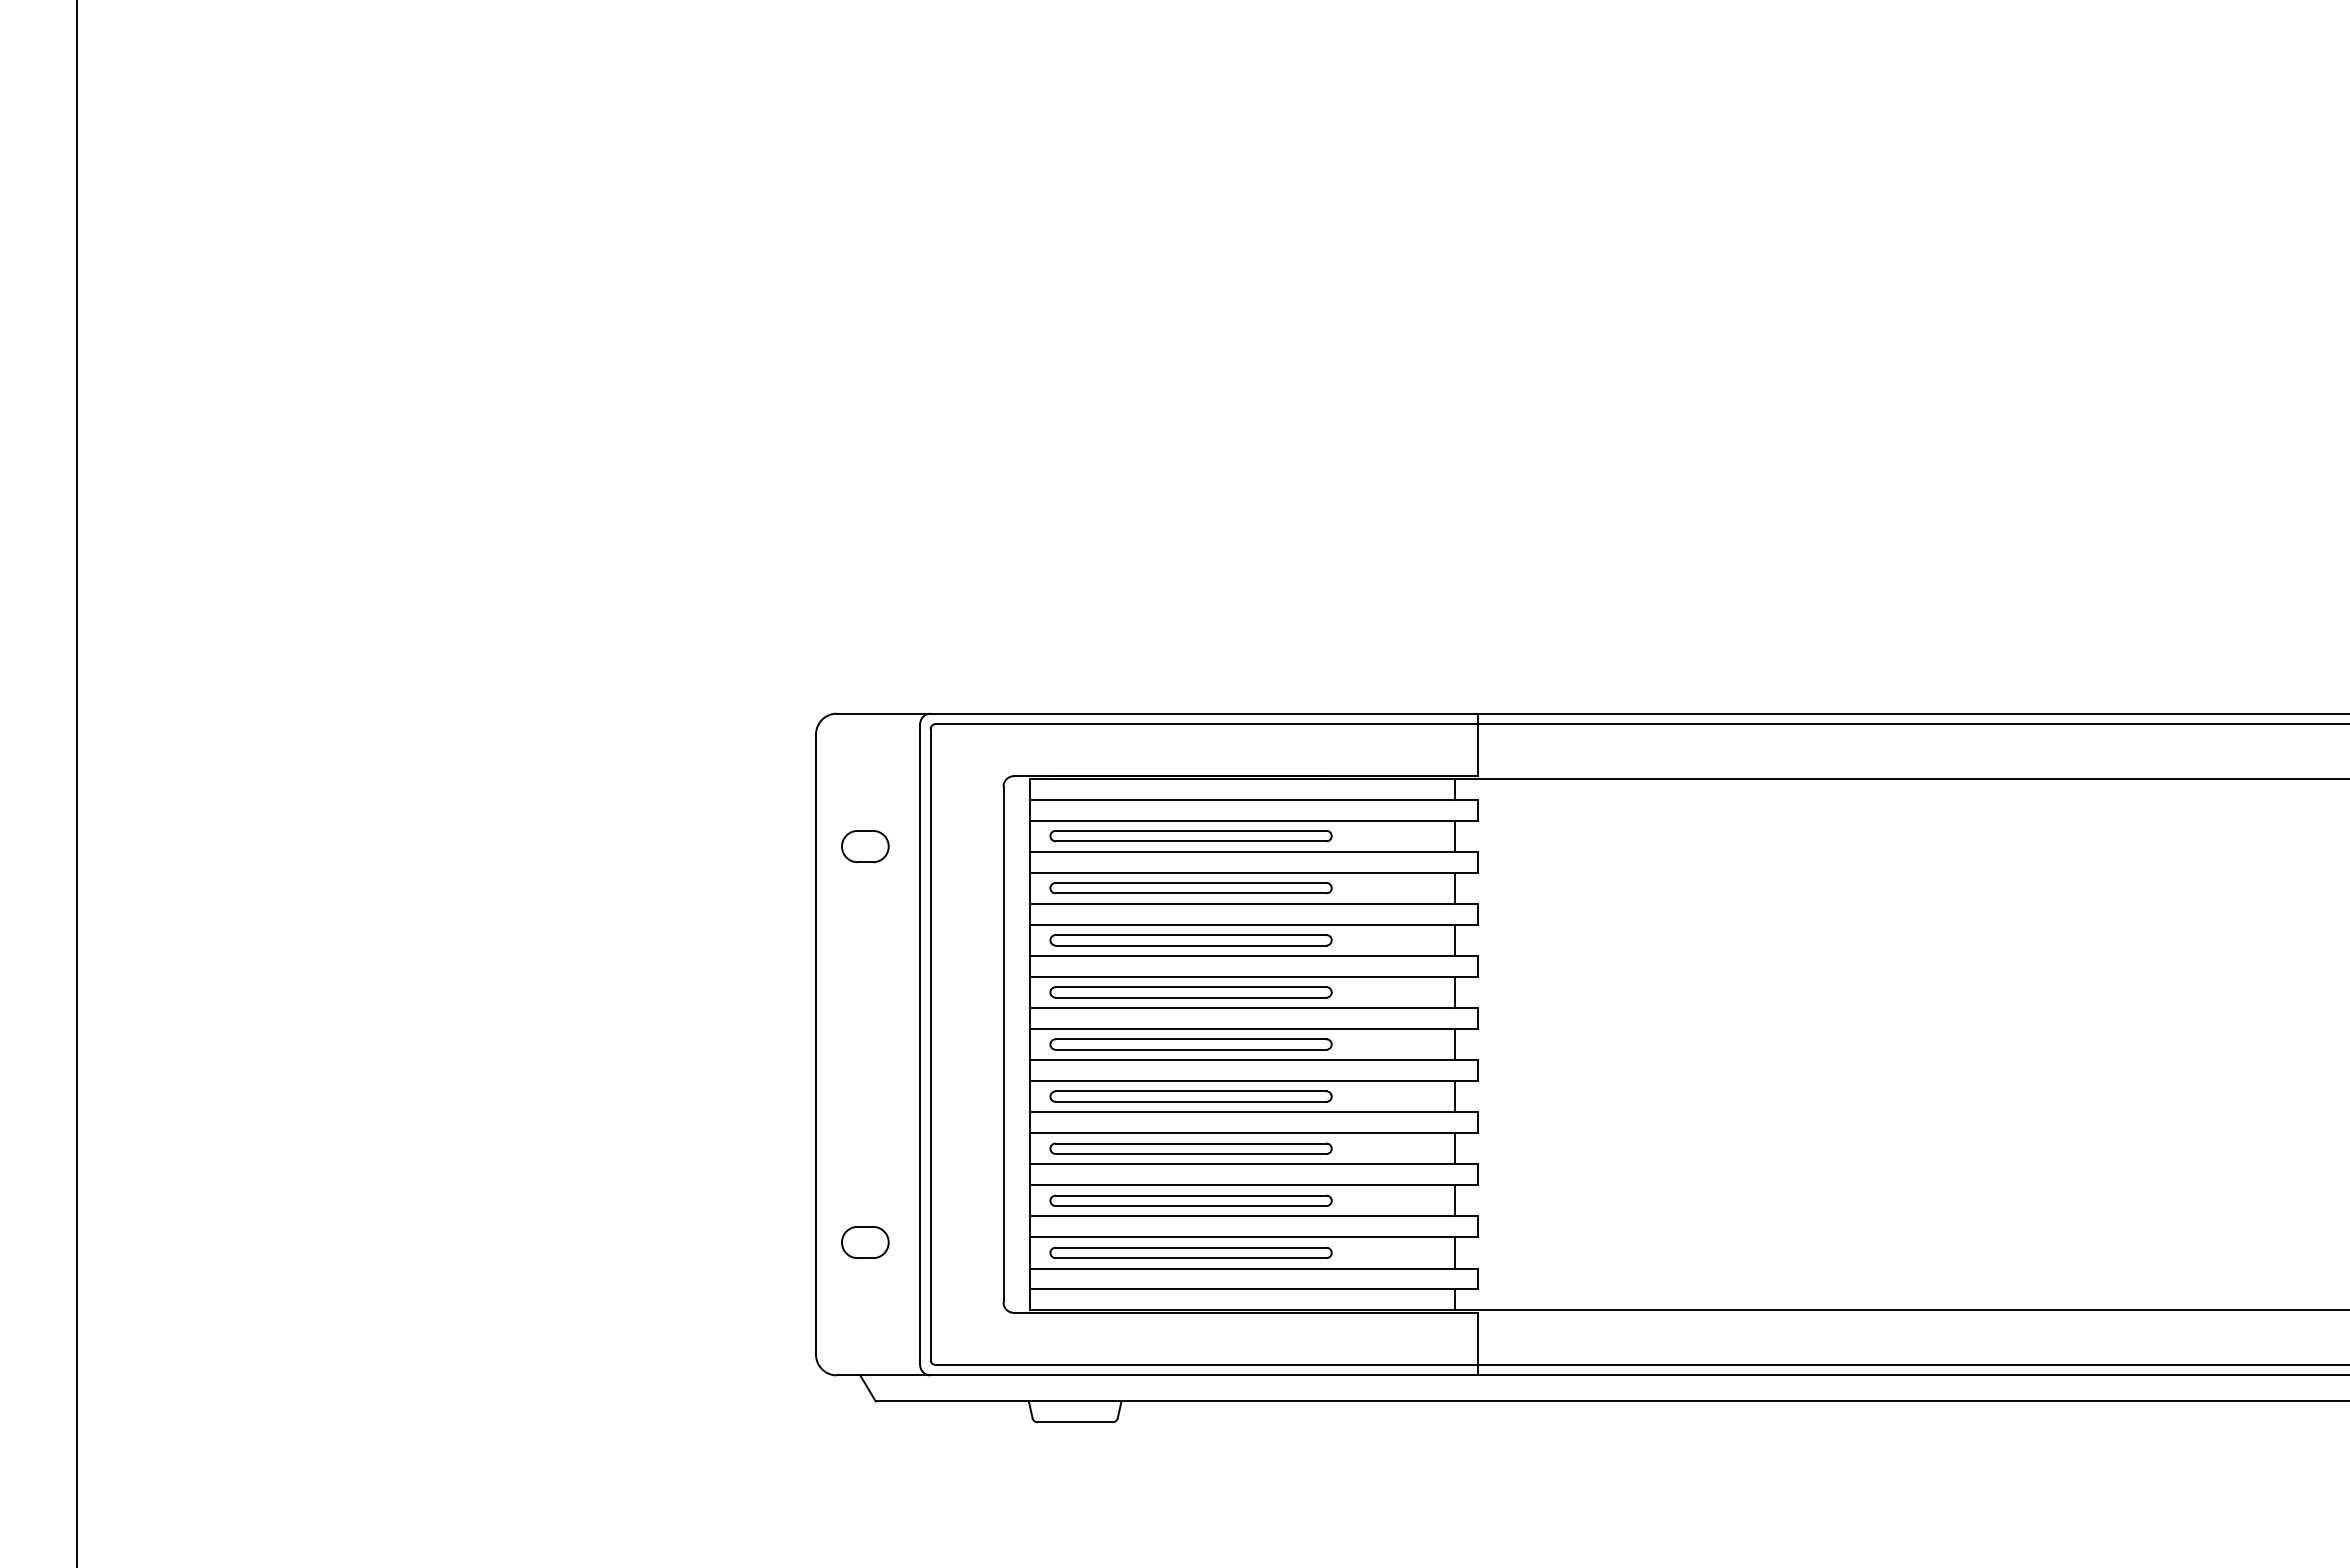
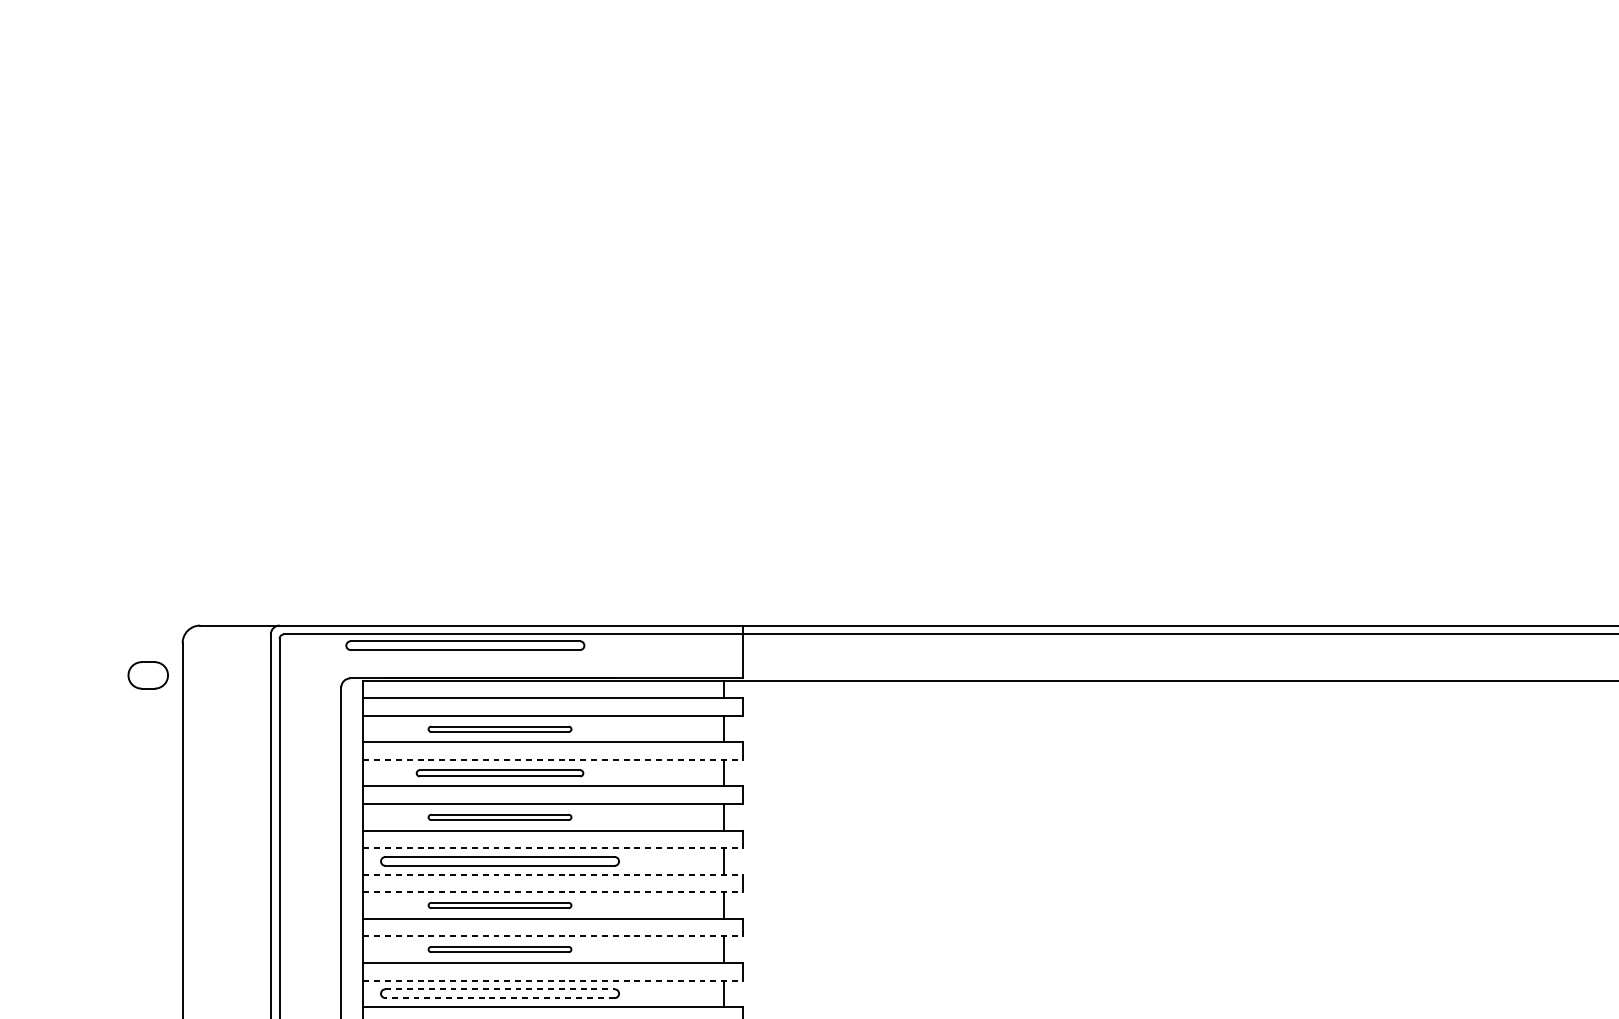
part: (1149, 737) -> (464, 645), added
part: (1190, 836) -> (499, 729), size x0.6
part: (865, 846) -> (148, 675), moved
line: (1254, 872) -> (553, 759), solid -> dashed
part: (1190, 888) -> (499, 773), size x0.7
part: (1190, 940) -> (499, 817), size x0.6
line: (1254, 976) -> (553, 847), solid -> dashed
line: (1254, 1008) -> (553, 875), solid -> dashed
line: (1254, 1028) -> (553, 891), solid -> dashed
part: (1190, 1044) -> (499, 905), size x0.6
line: (1254, 1081) -> (553, 936), solid -> dashed
part: (1190, 1096) -> (499, 949), size x0.6
line: (1254, 1133) -> (553, 980), solid -> dashed
line: (1191, 1143) -> (500, 989), solid -> dashed
line: (1190, 1153) -> (499, 997), solid -> dashed

